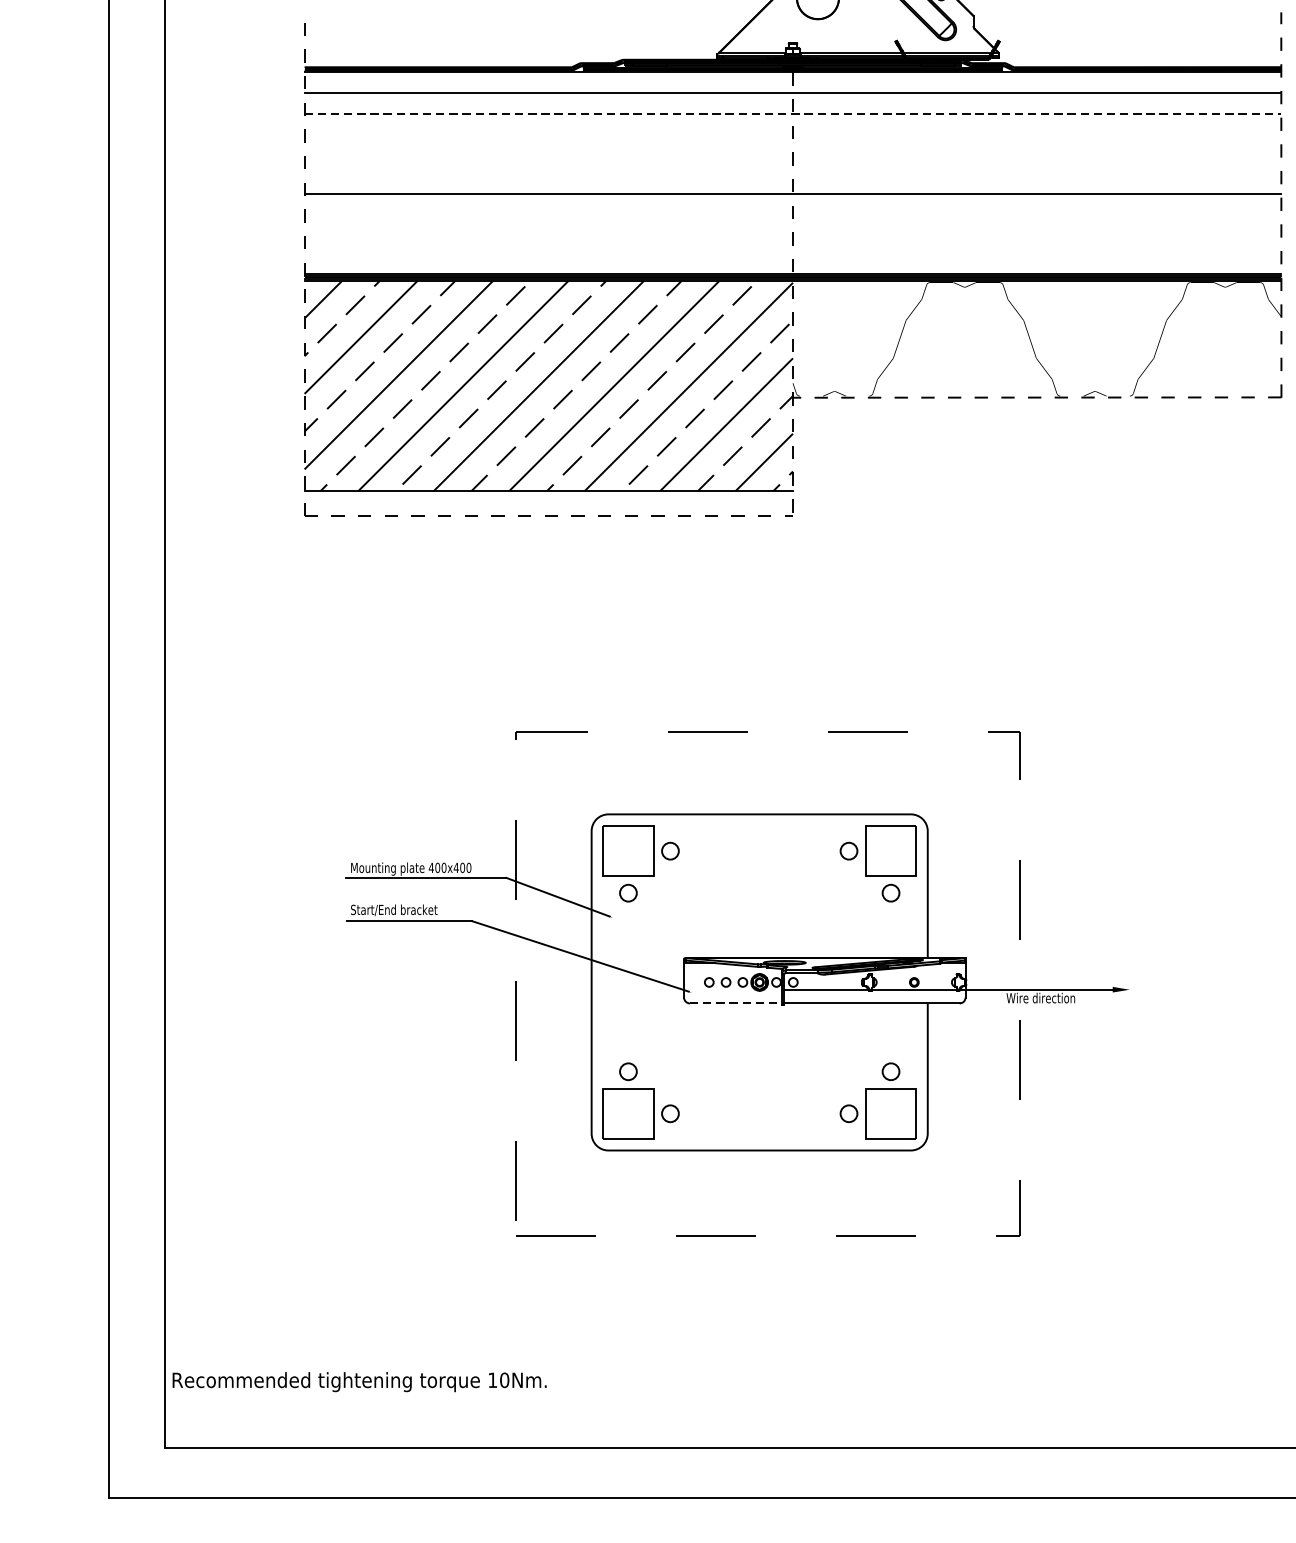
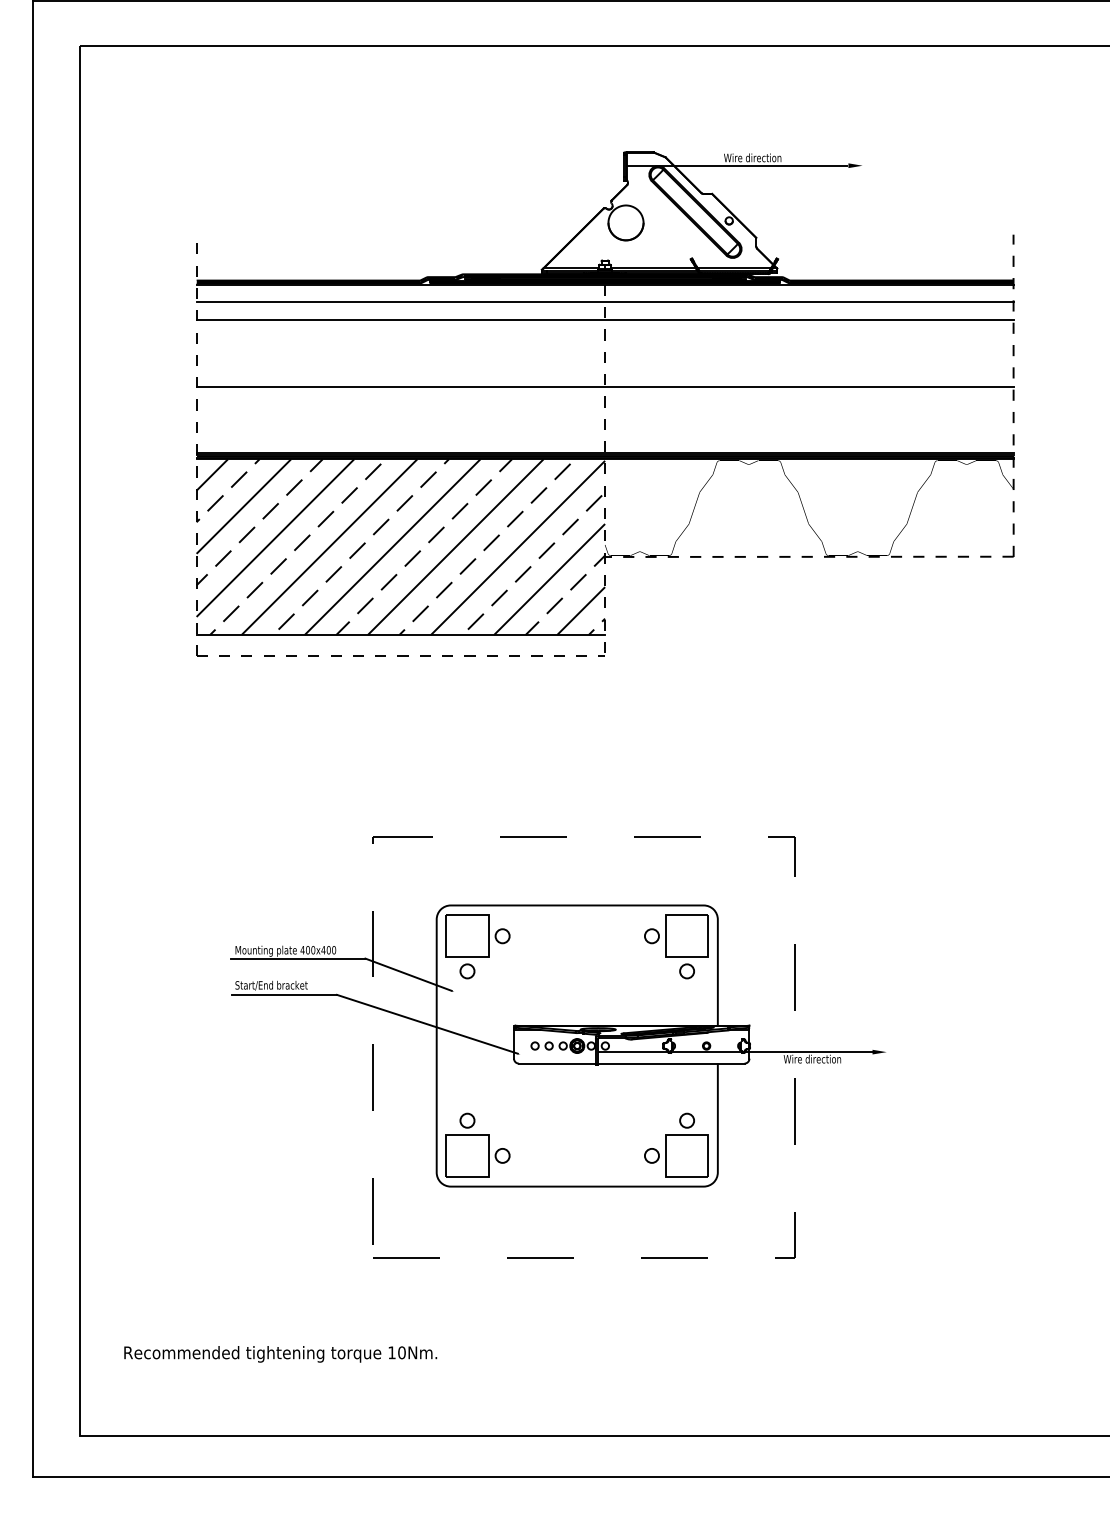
line: (793, 113) -> (605, 319), dashed -> solid
line: (736, 1003) -> (557, 1063), dashed -> solid
text: (359, 1382) -> (280, 1354), moved

